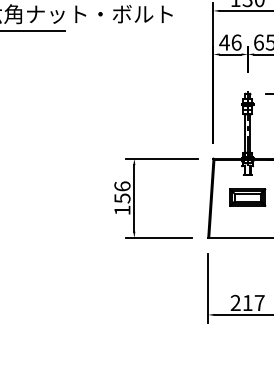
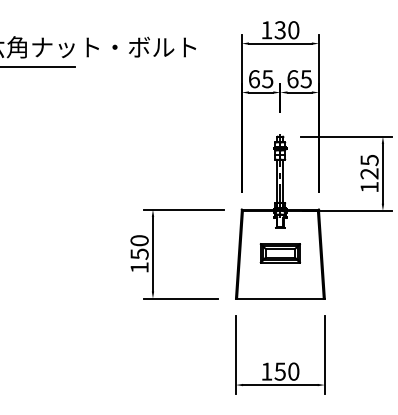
text: (230, 42) -> (260, 79), 46 -> 65
text: (122, 186) -> (139, 240), 156 -> 150
text: (247, 302) -> (280, 371), 217 -> 150

